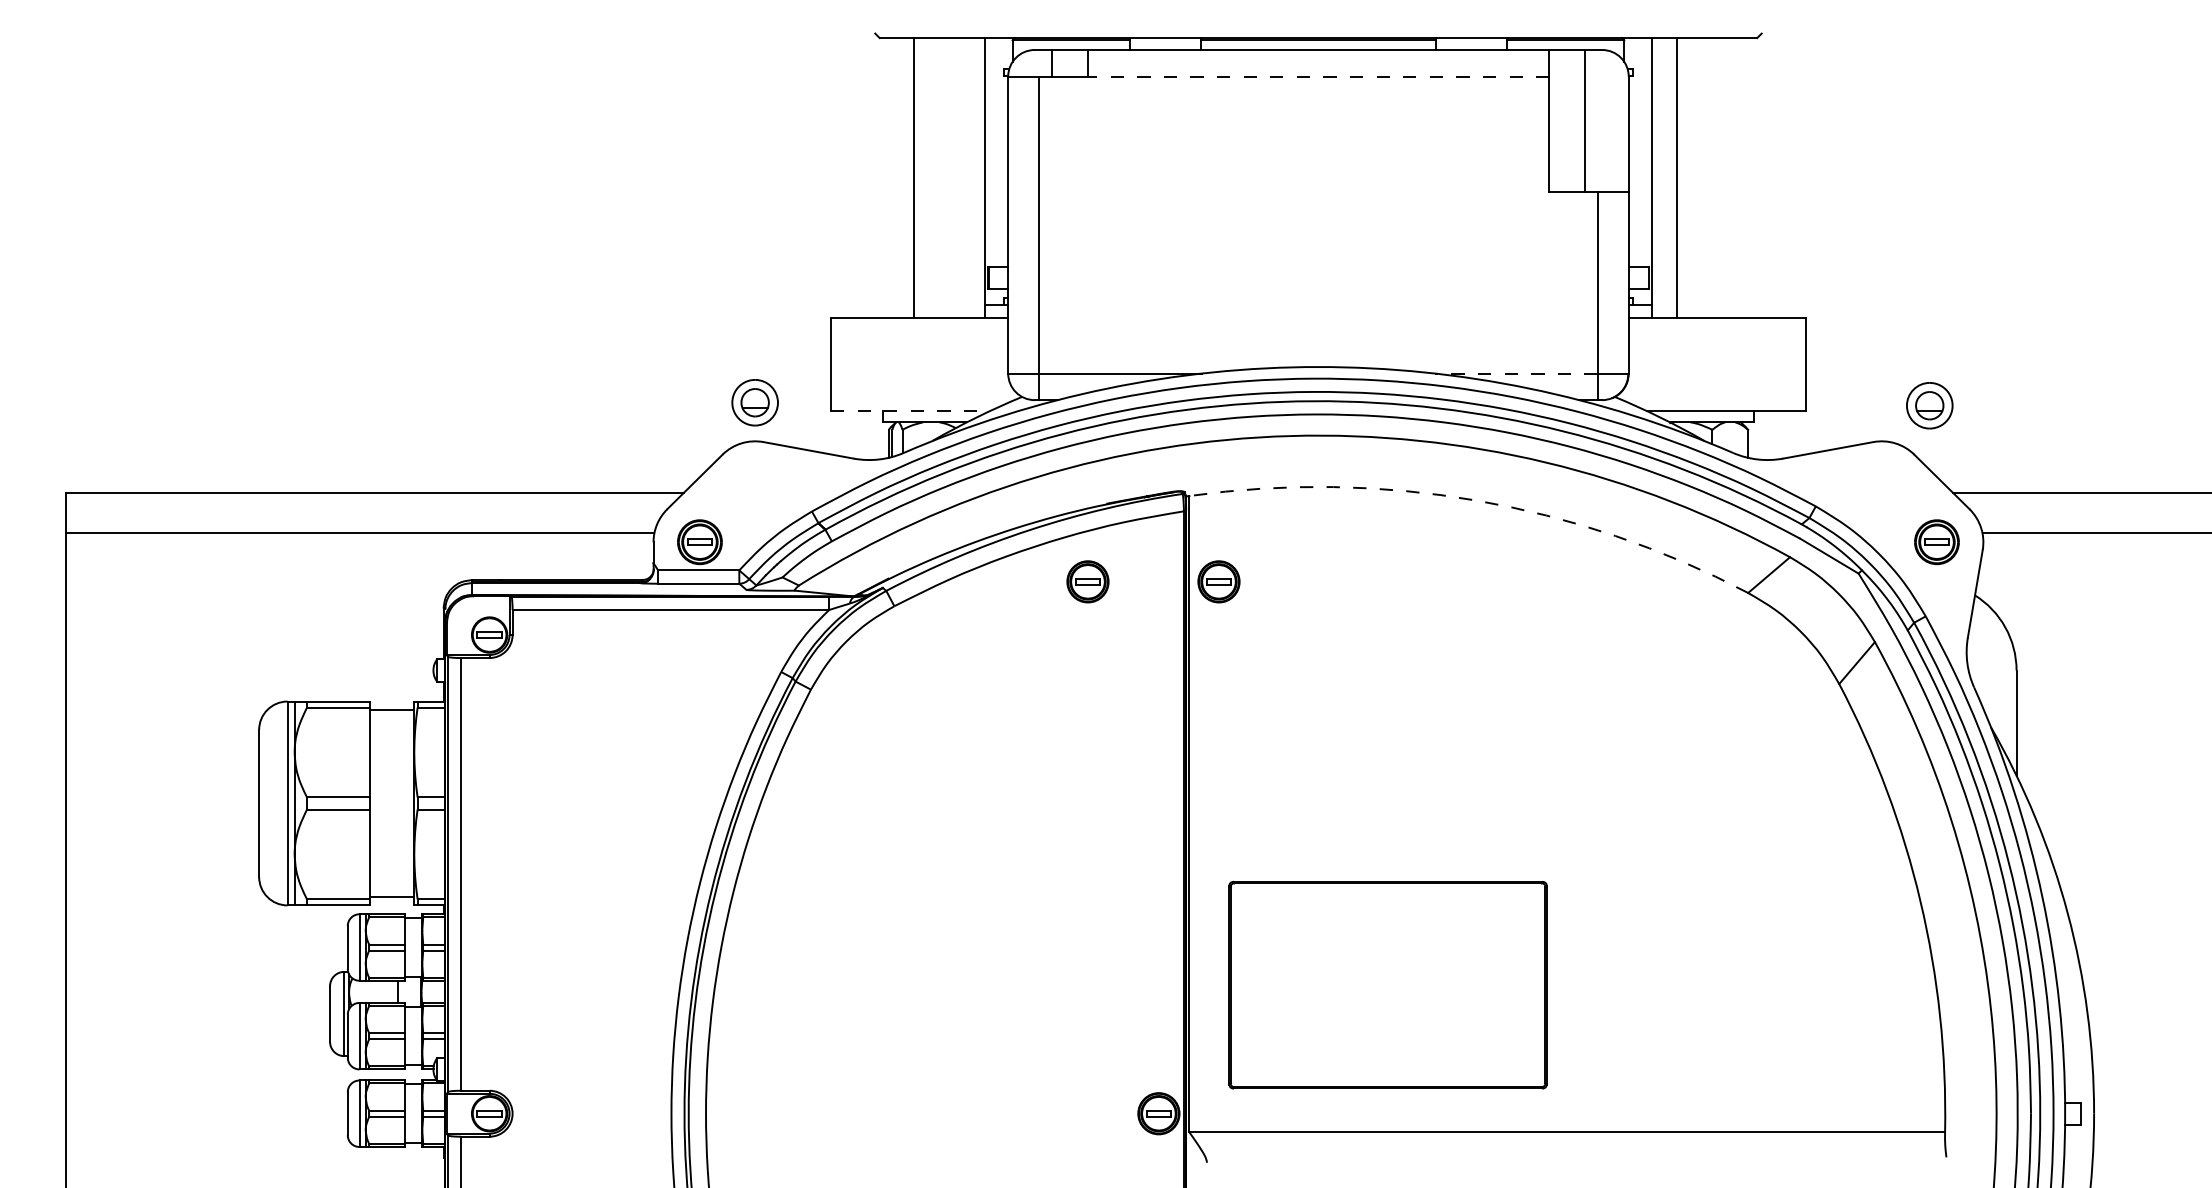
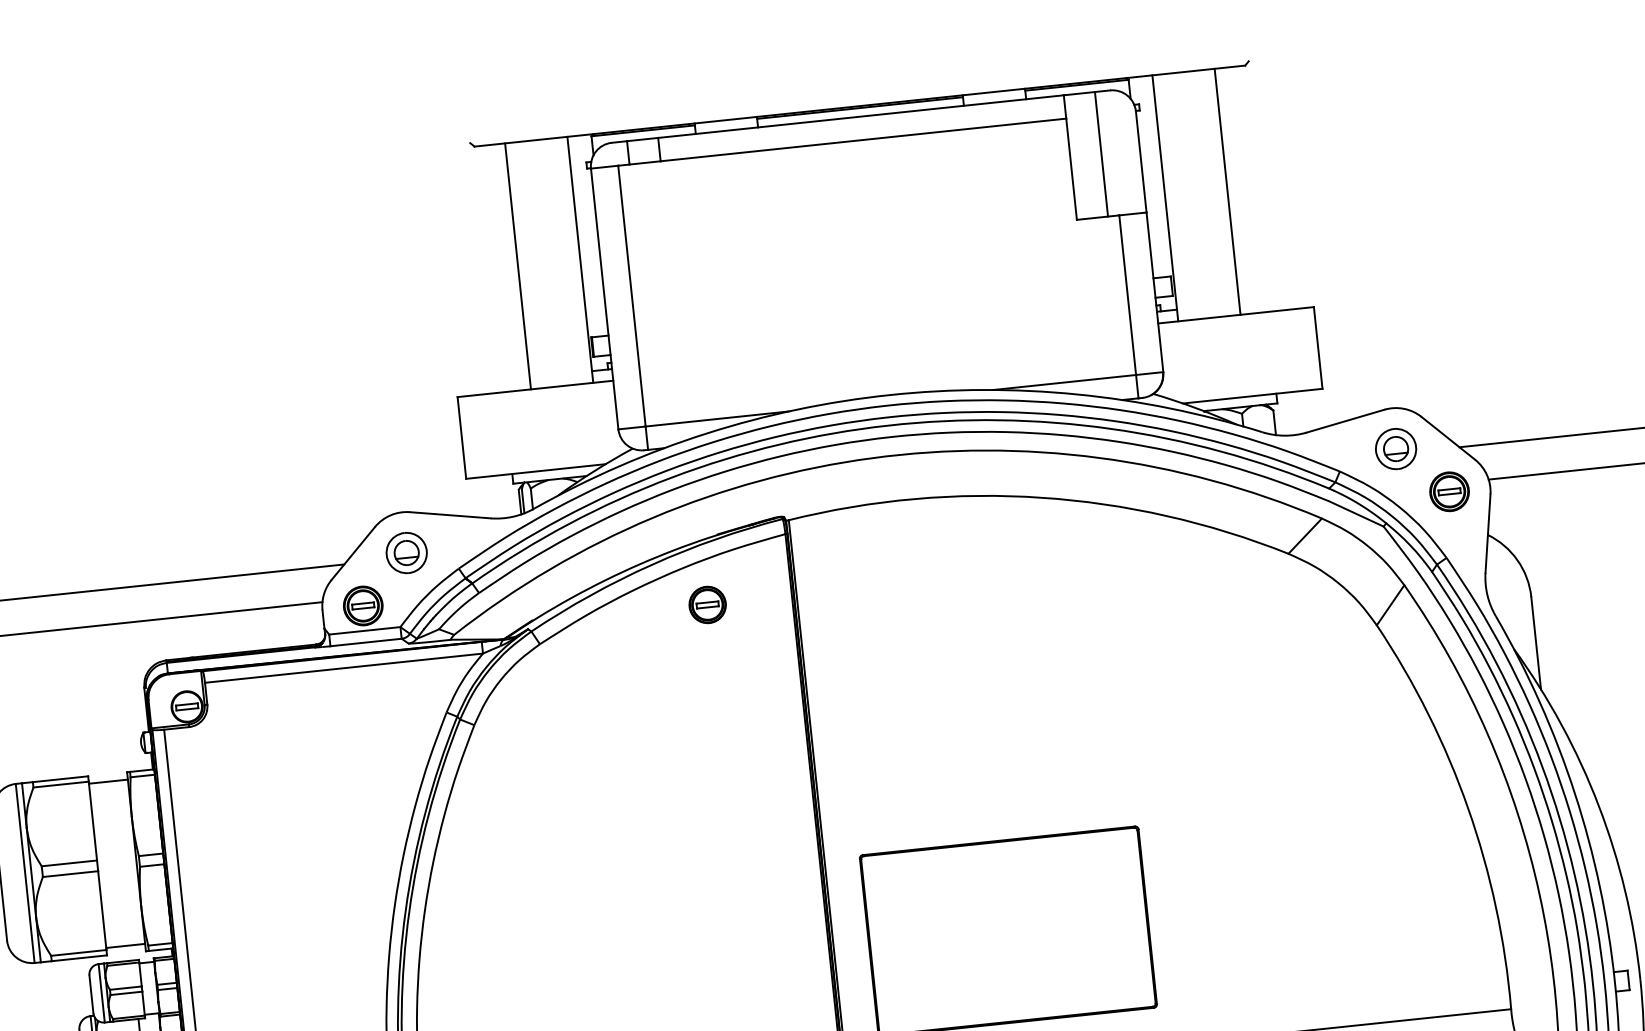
line: (1318, 76) -> (863, 139), dashed -> solid
line: (1677, 178) -> (1227, 192), moved
line: (1515, 373) -> (1063, 382), dashed -> solid
part: (754, 402) -> (406, 552), moved
part: (1929, 405) -> (1395, 448), moved
line: (910, 411) -> (536, 471), dashed -> solid
arc: (1476, 500) -> (1041, 497), dashed -> solid
part: (1218, 581) -> (822, 592), removed

